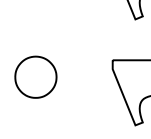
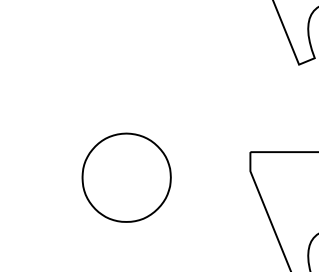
part: (35, 76) -> (125, 176), moved

